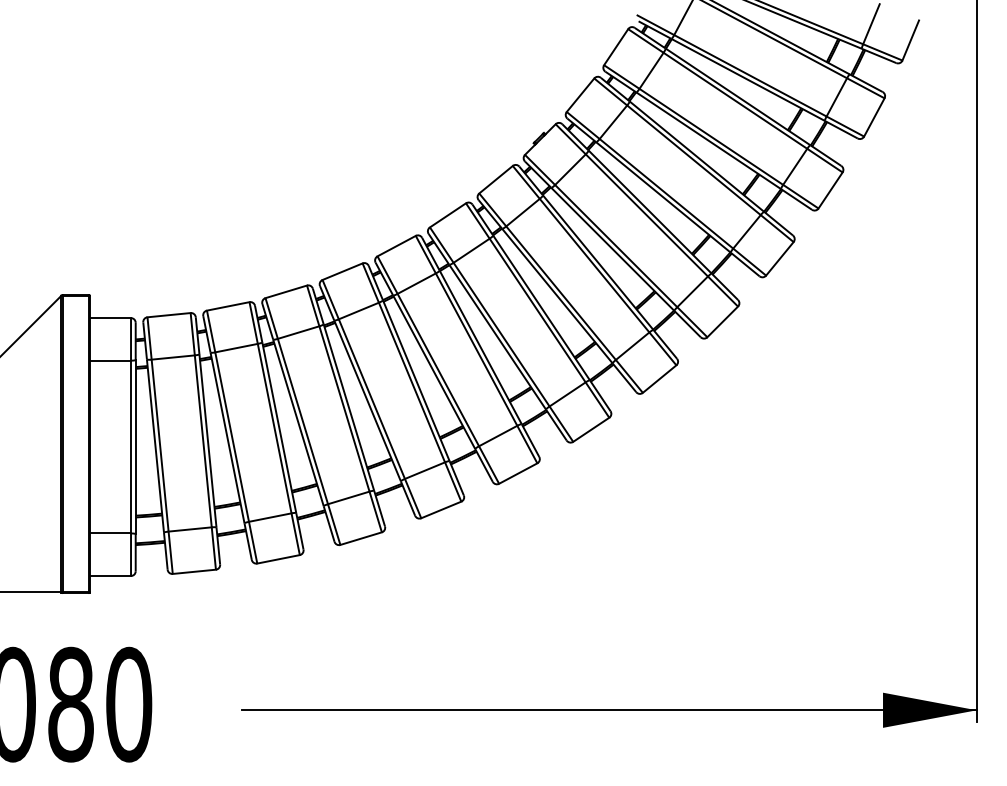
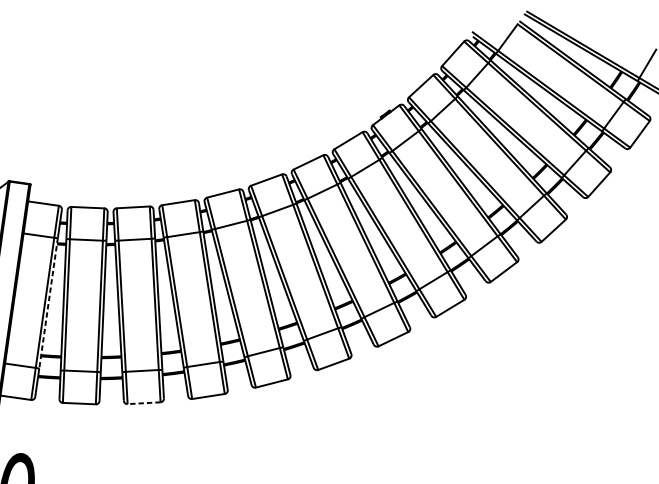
line: (135, 447) -> (48, 303), solid -> dashed
line: (278, 559) -> (144, 403), solid -> dashed

